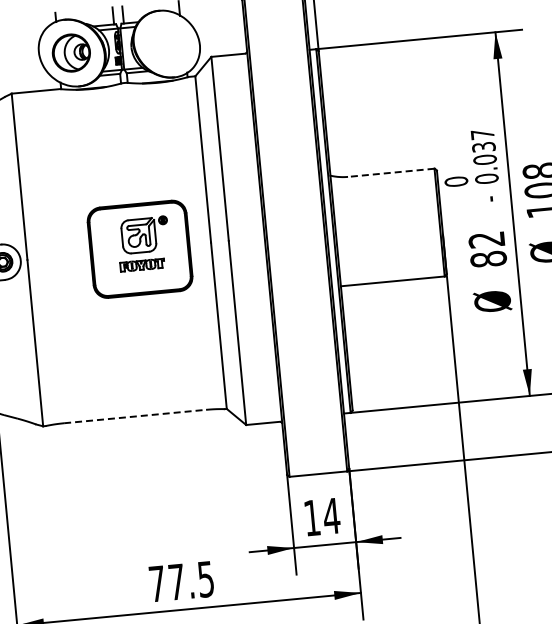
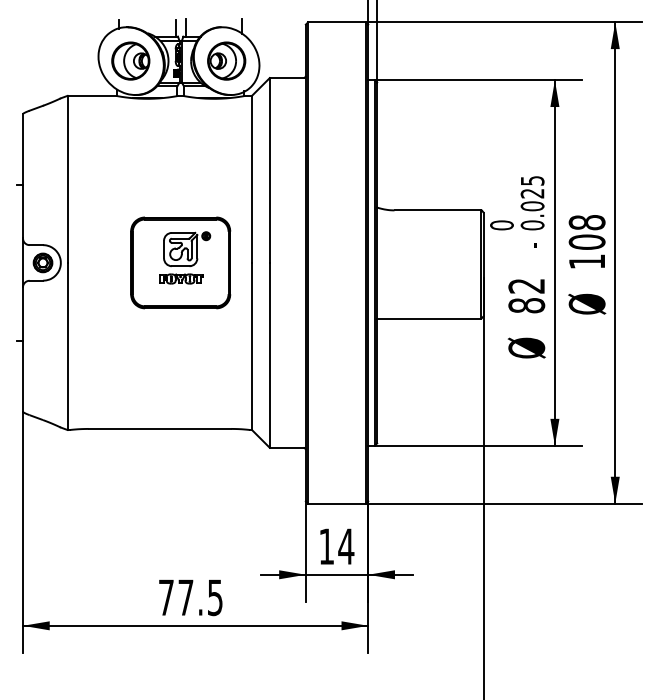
part: (166, 43) -> (226, 60), added
text: (483, 141) -> (532, 187), 0.037 -> 0.025
line: (390, 172) -> (437, 210), dashed -> solid
line: (135, 416) -> (160, 428), dashed -> solid

